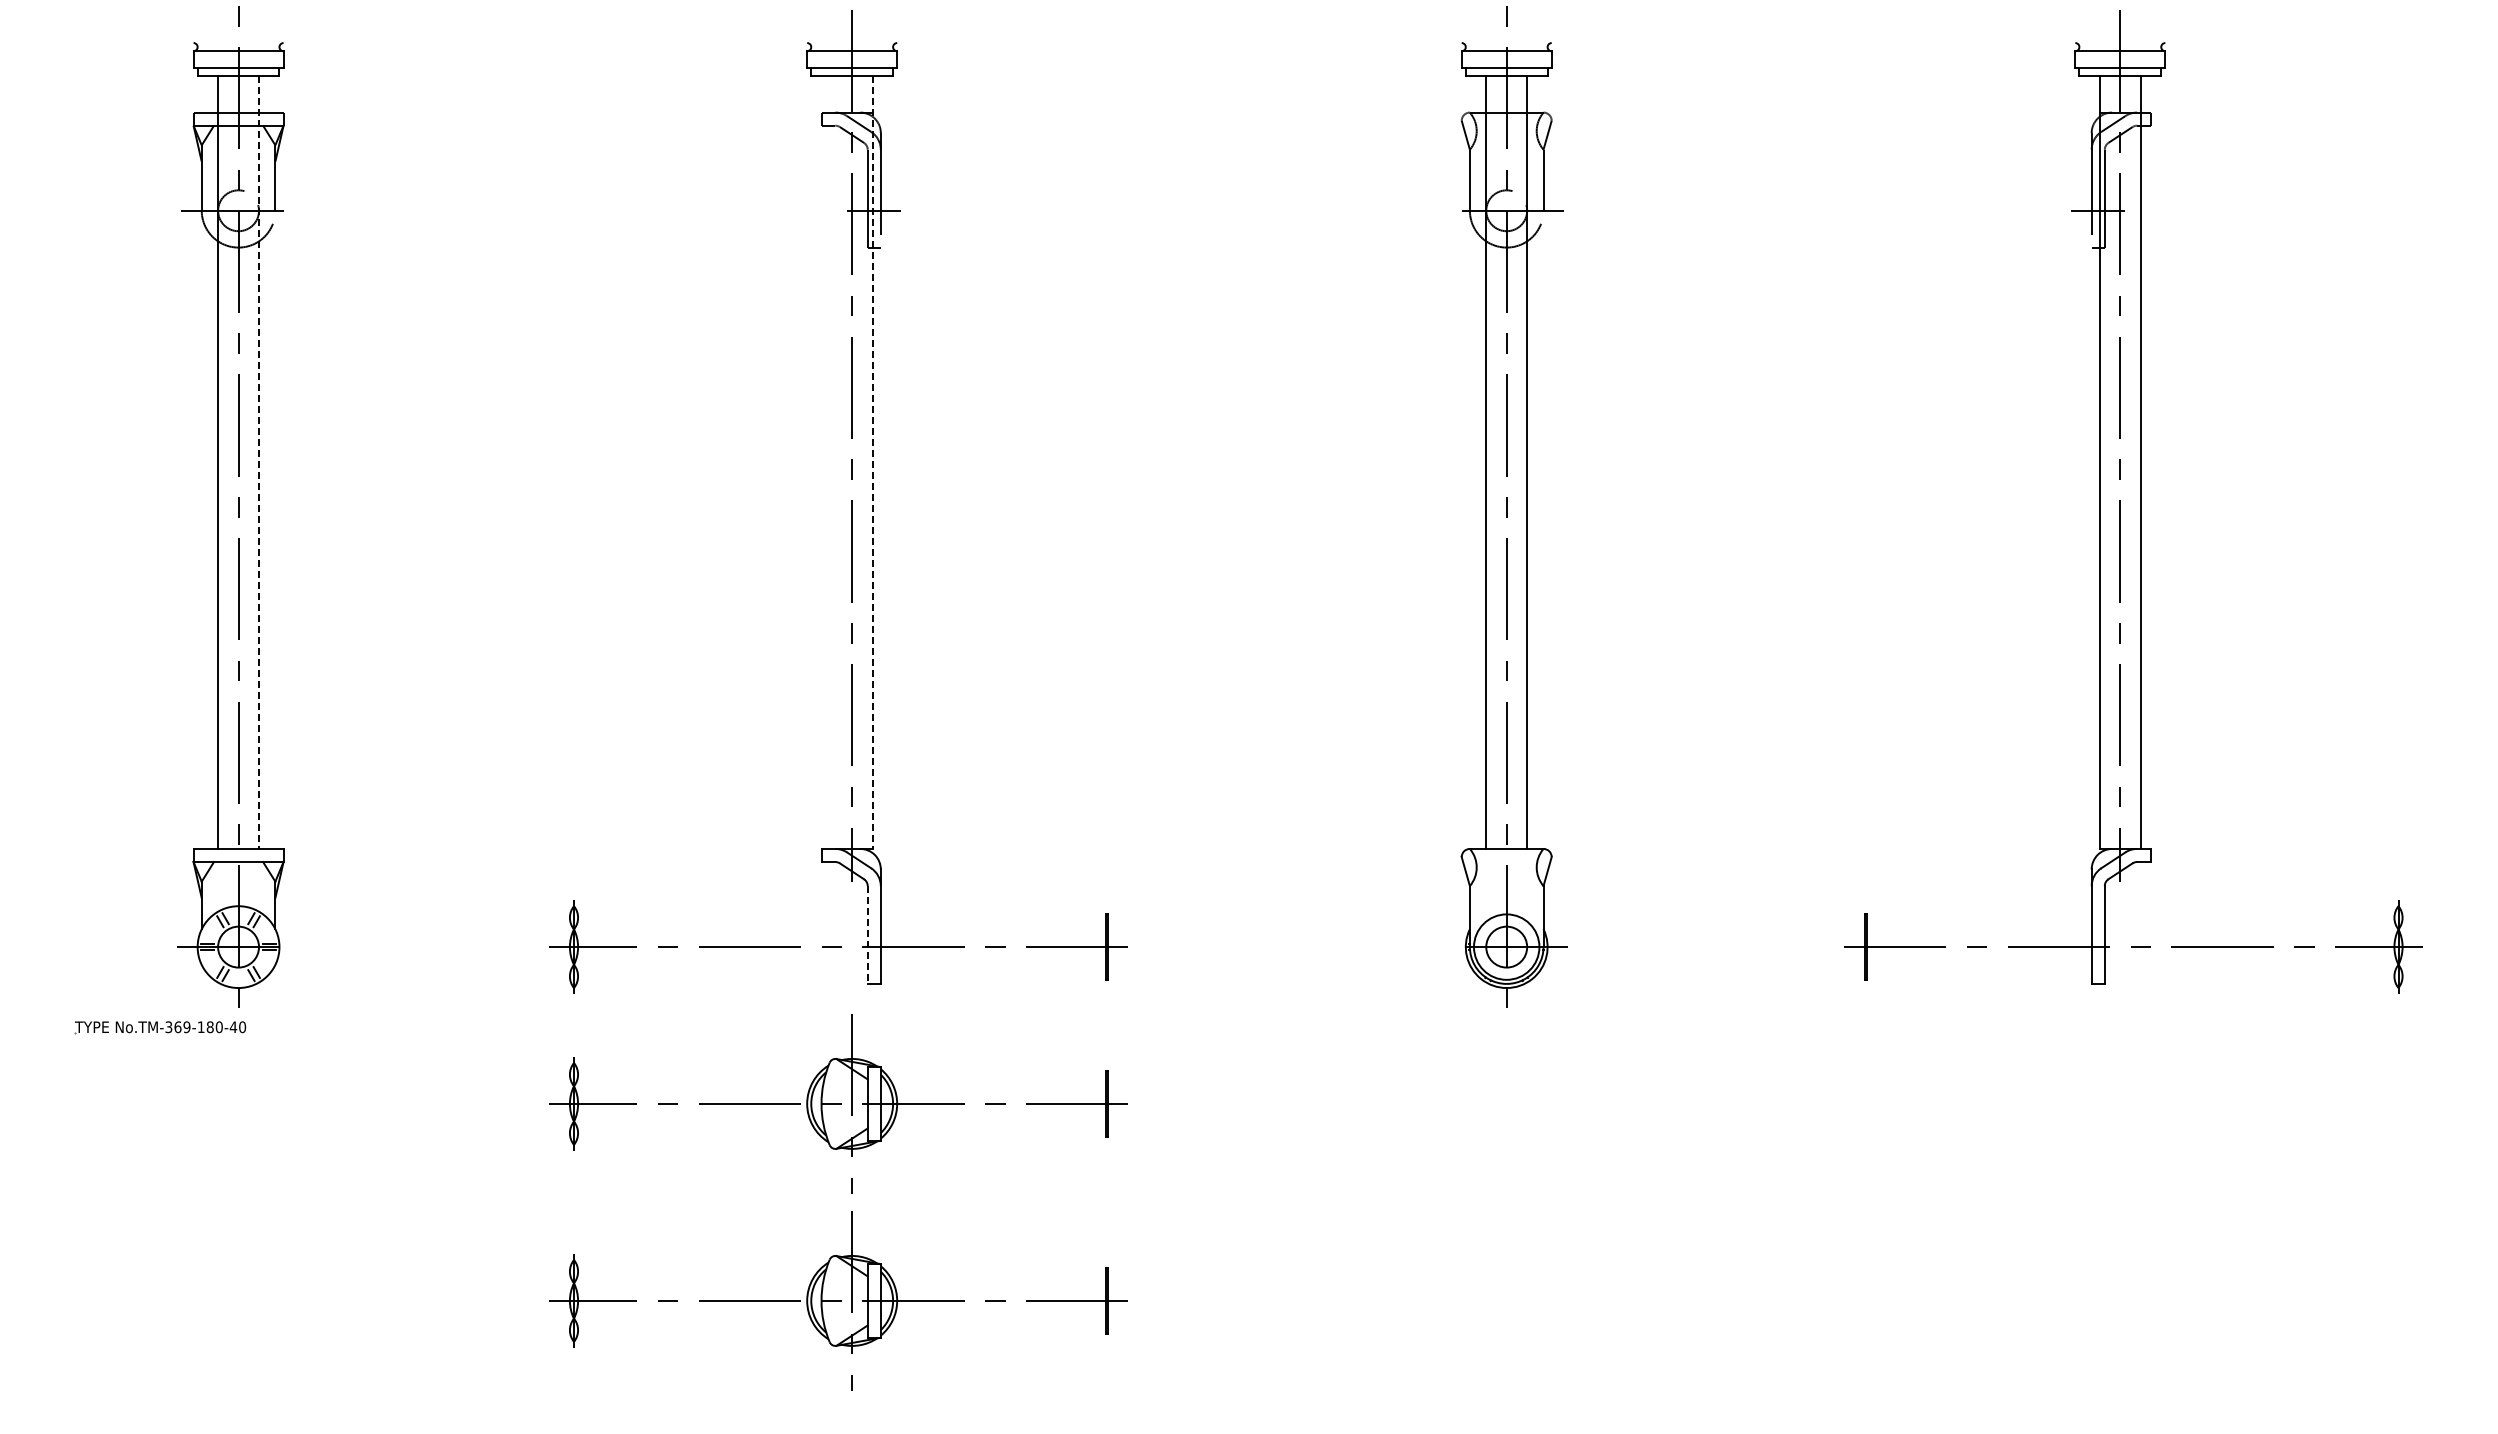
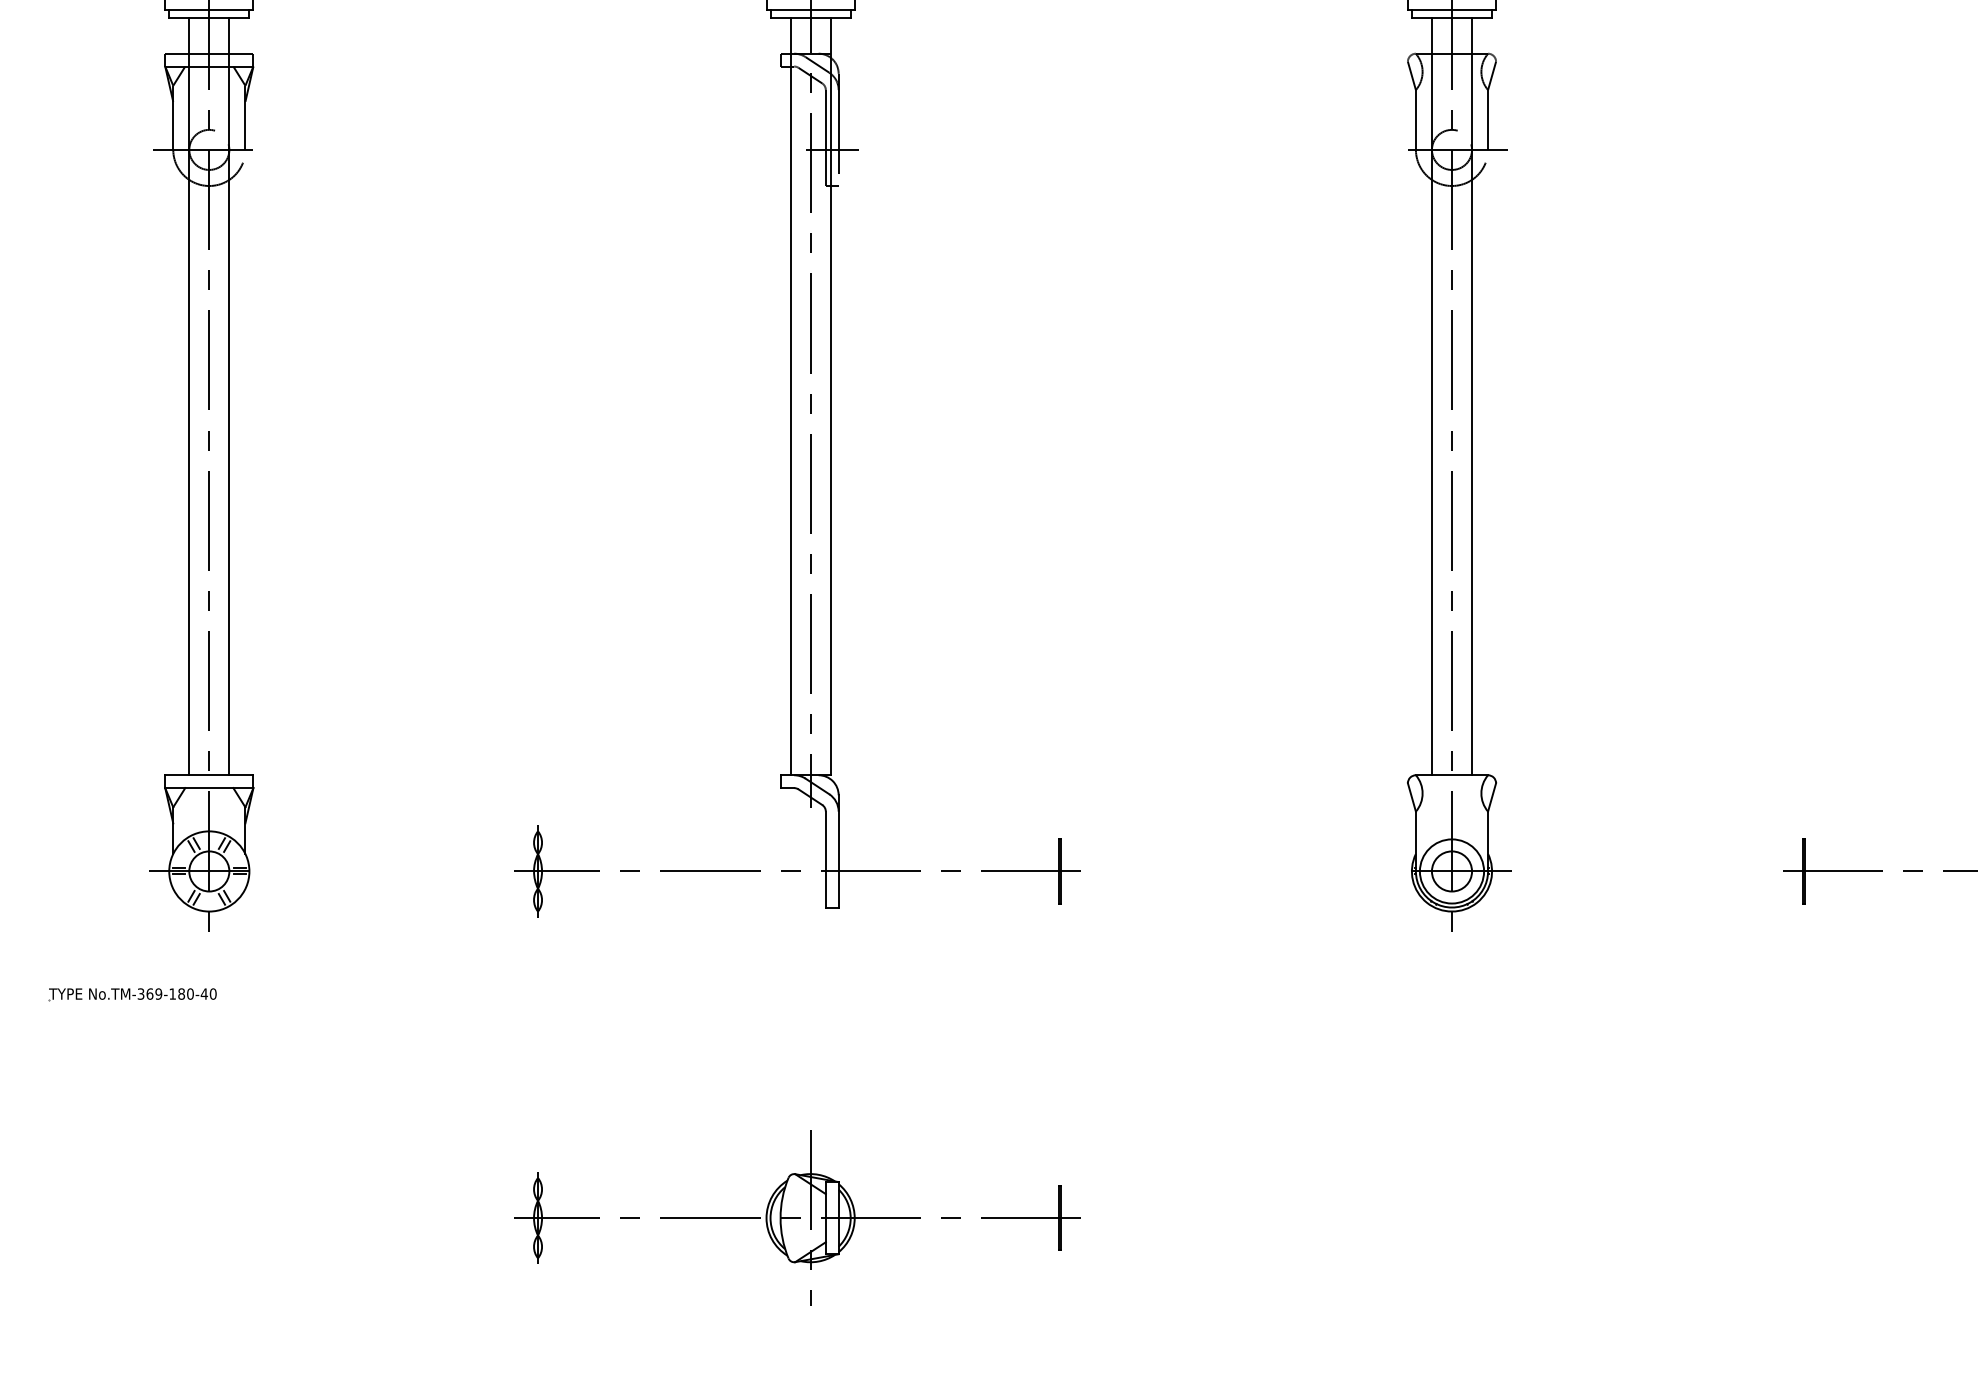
line: (831, 461) -> (790, 395), added
line: (259, 462) -> (229, 396), dashed -> solid
line: (872, 462) -> (830, 396), dashed -> solid
line: (867, 935) -> (825, 860), dashed -> solid
part: (160, 1027) -> (132, 994), moved
part: (838, 1103) -> (797, 1024), removed

